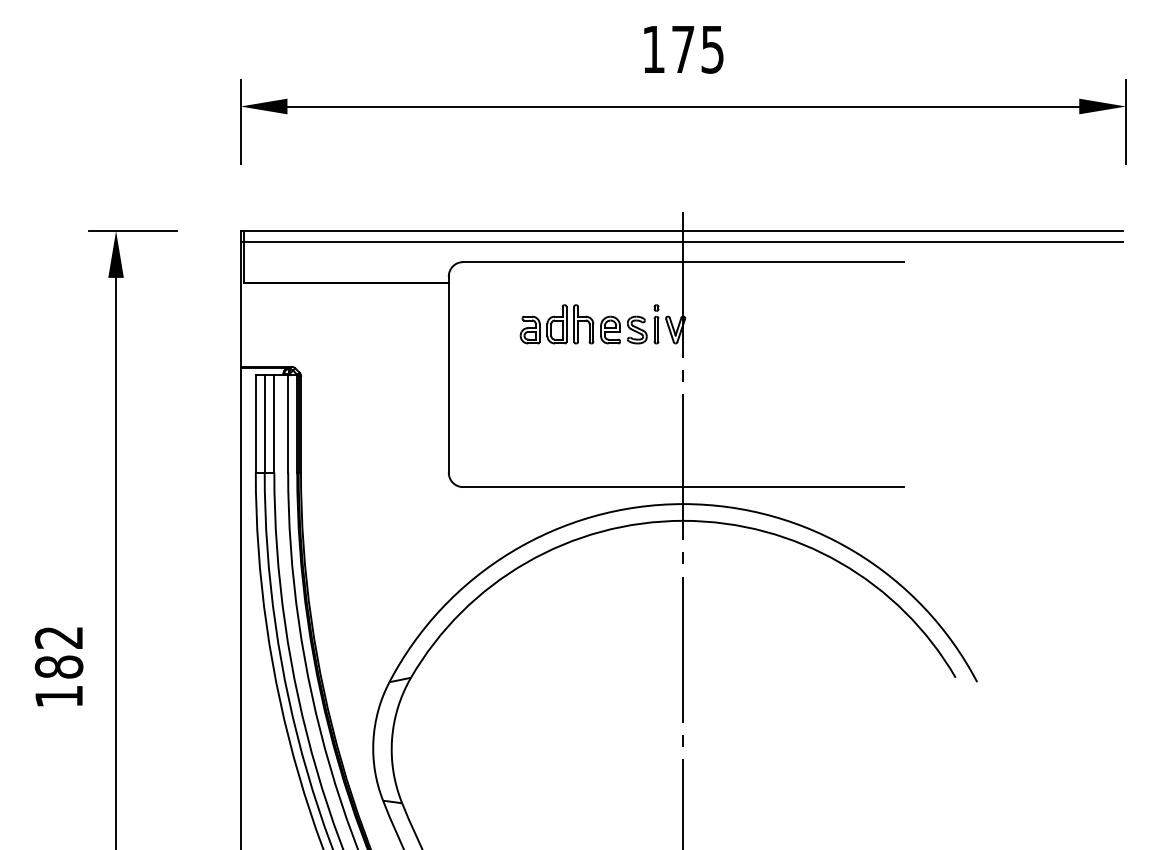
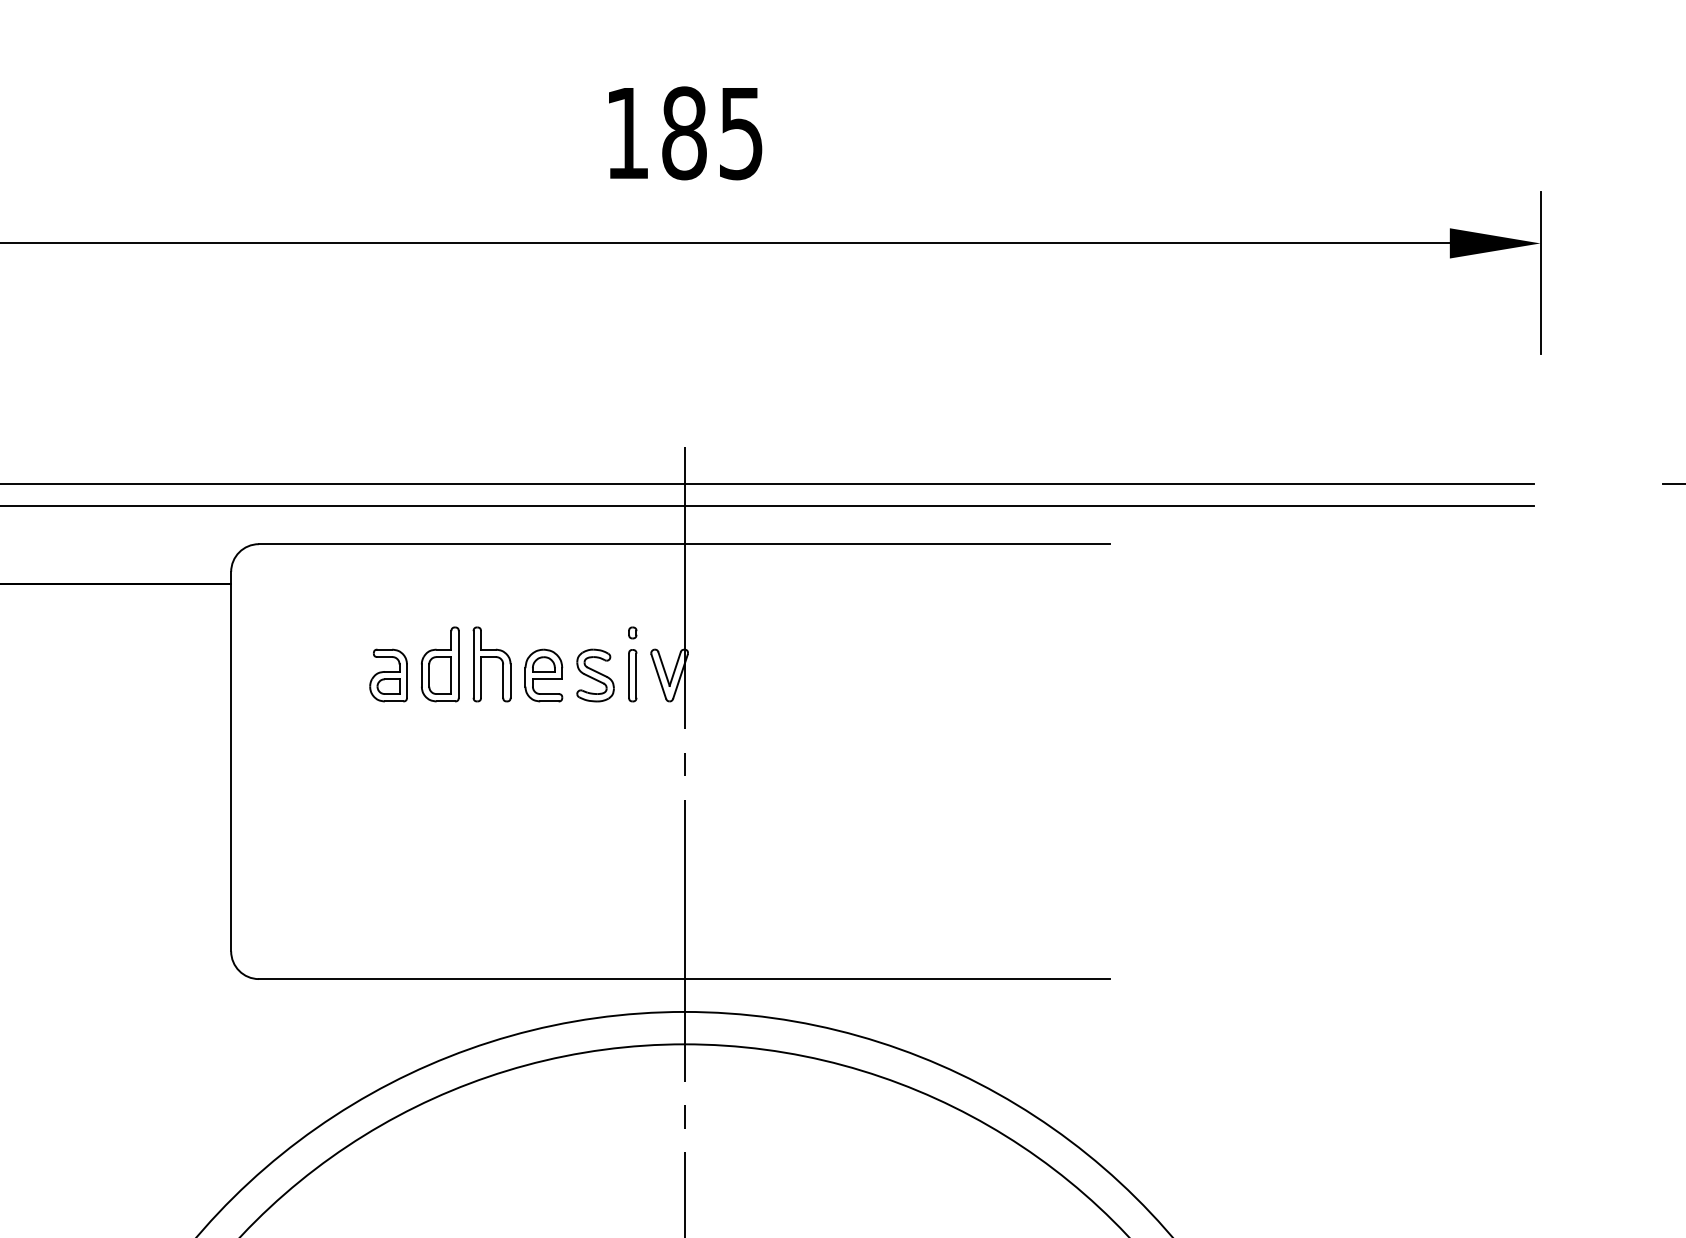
text: (682, 49) -> (682, 133), 175 -> 185

